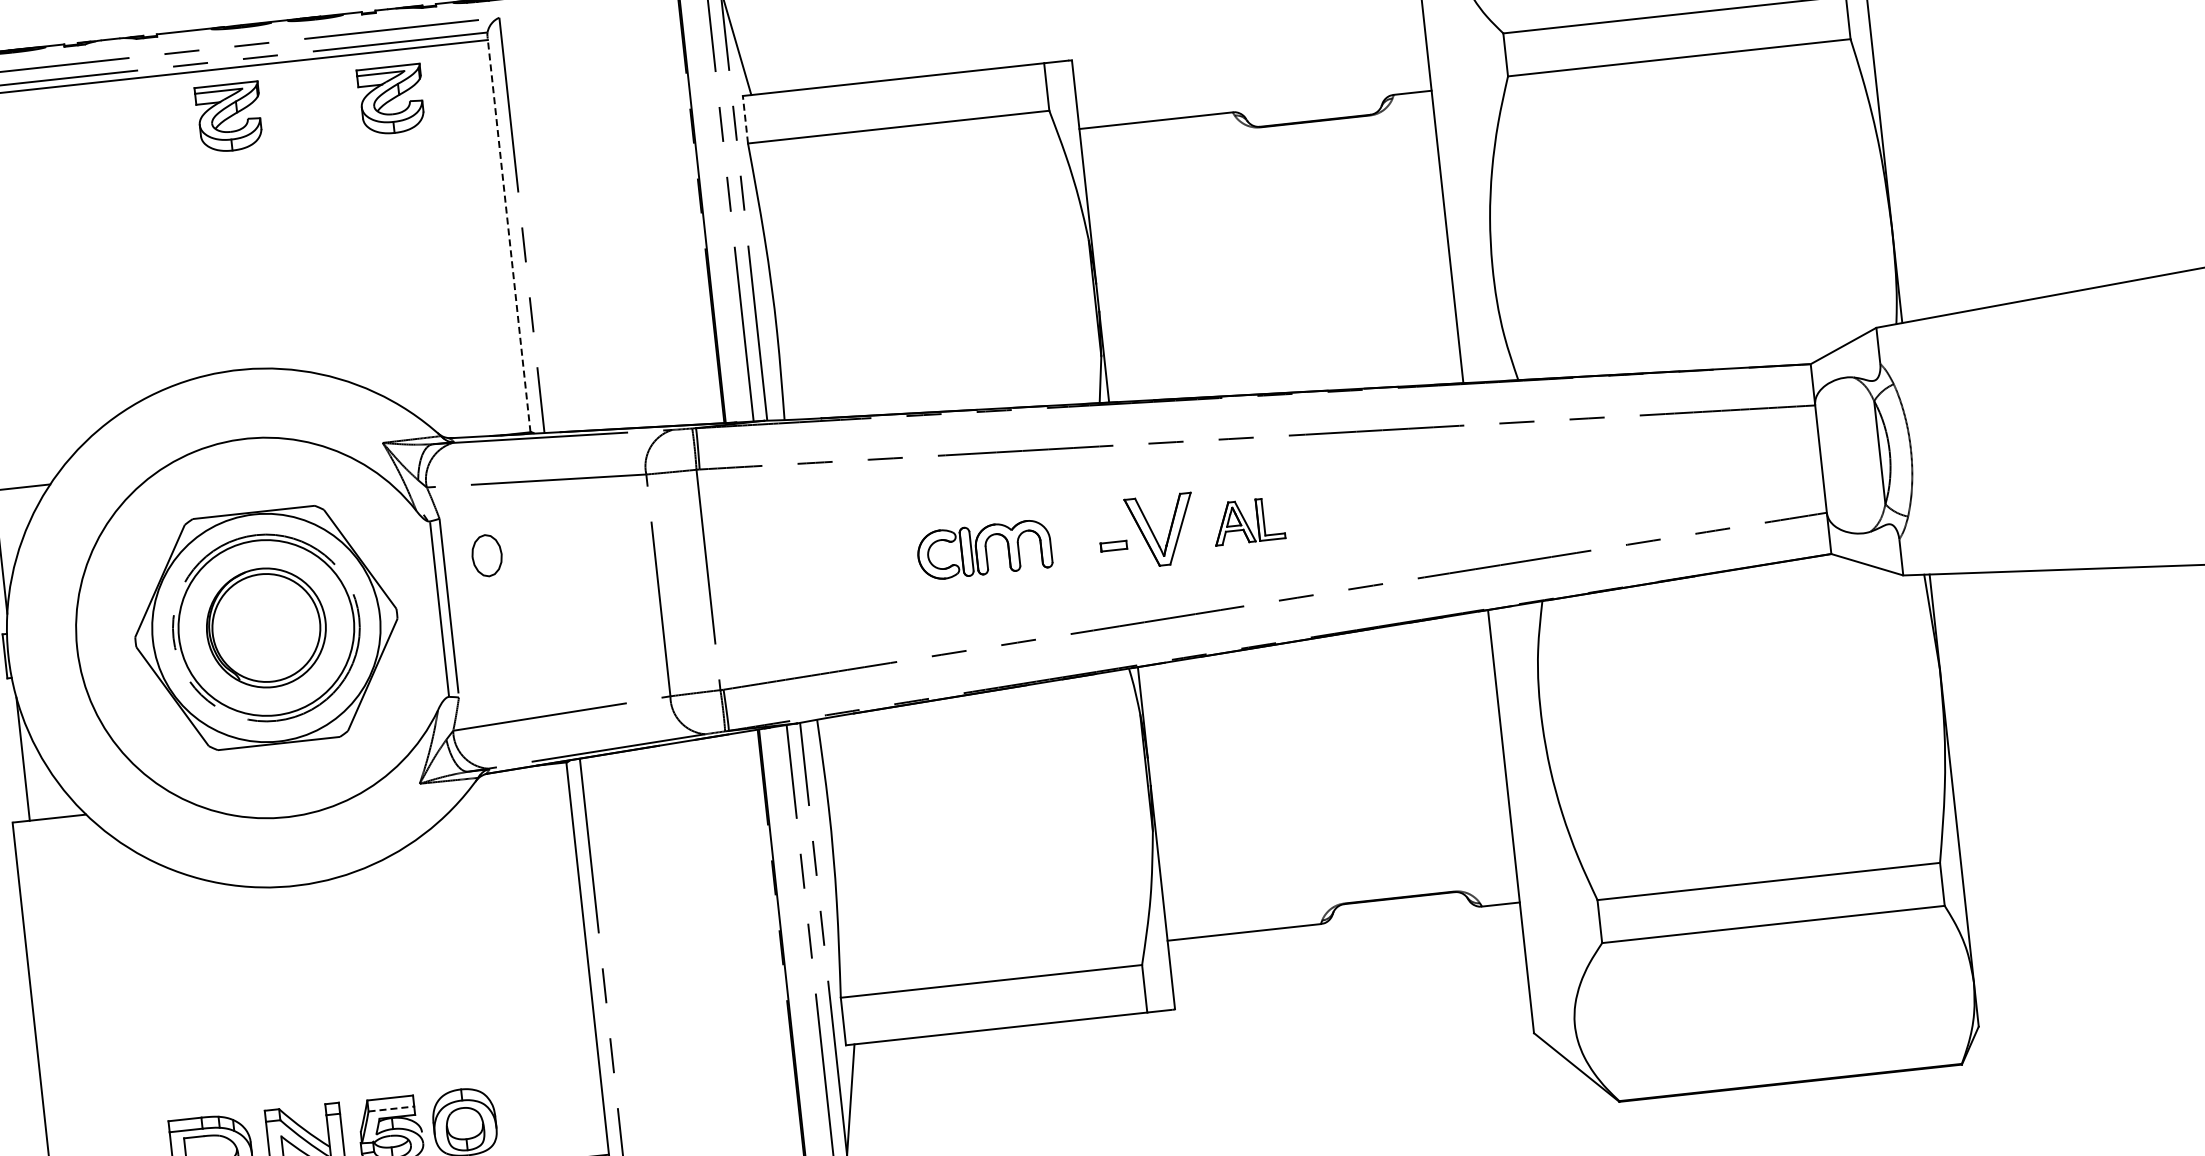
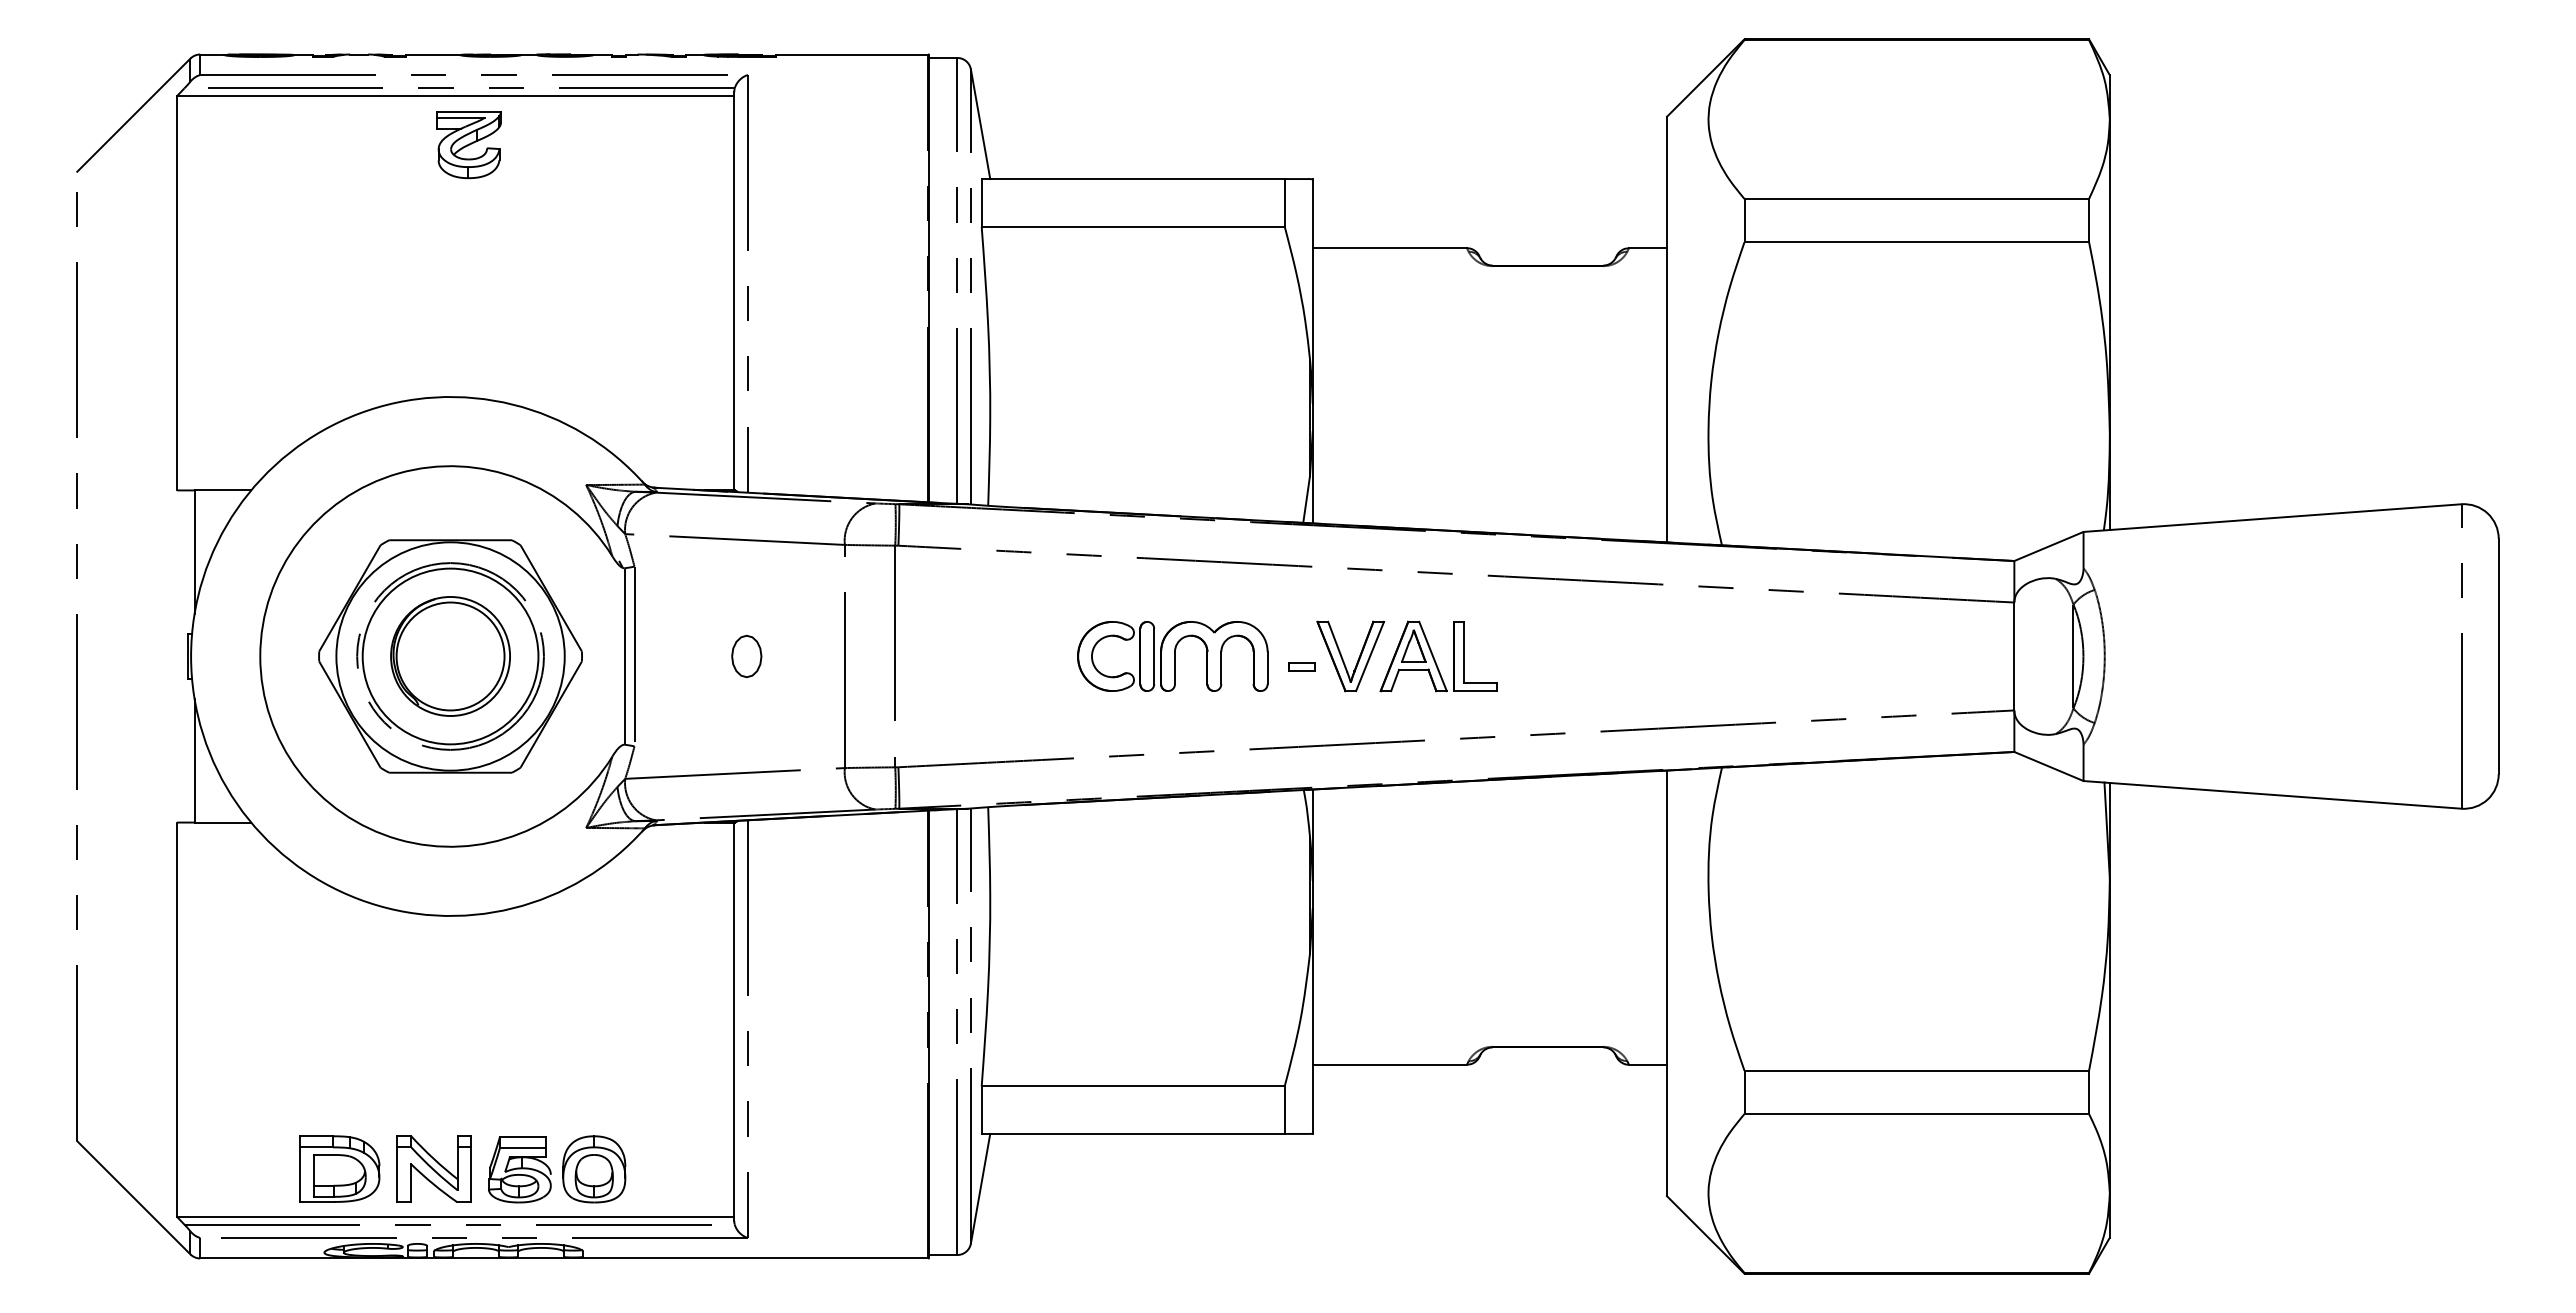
part: (391, 100) -> (631, 145), removed
line: (745, 119) -> (981, 202), dashed -> solid
line: (509, 233) -> (734, 290), dashed -> solid
part: (1248, 521) -> (1438, 656), size x1.67
part: (984, 550) -> (1172, 656), size x1.43
part: (486, 555) -> (746, 656), moved
line: (391, 1109) -> (522, 1148), dashed -> solid

